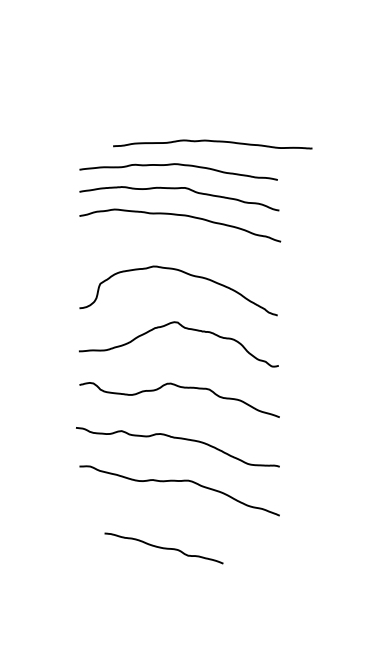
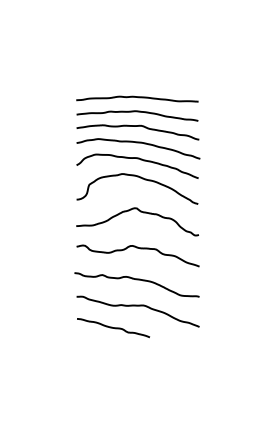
curve: (212, 141) -> (137, 97), moved
curve: (183, 244) -> (140, 160), added
curve: (164, 549) -> (113, 328), moved

